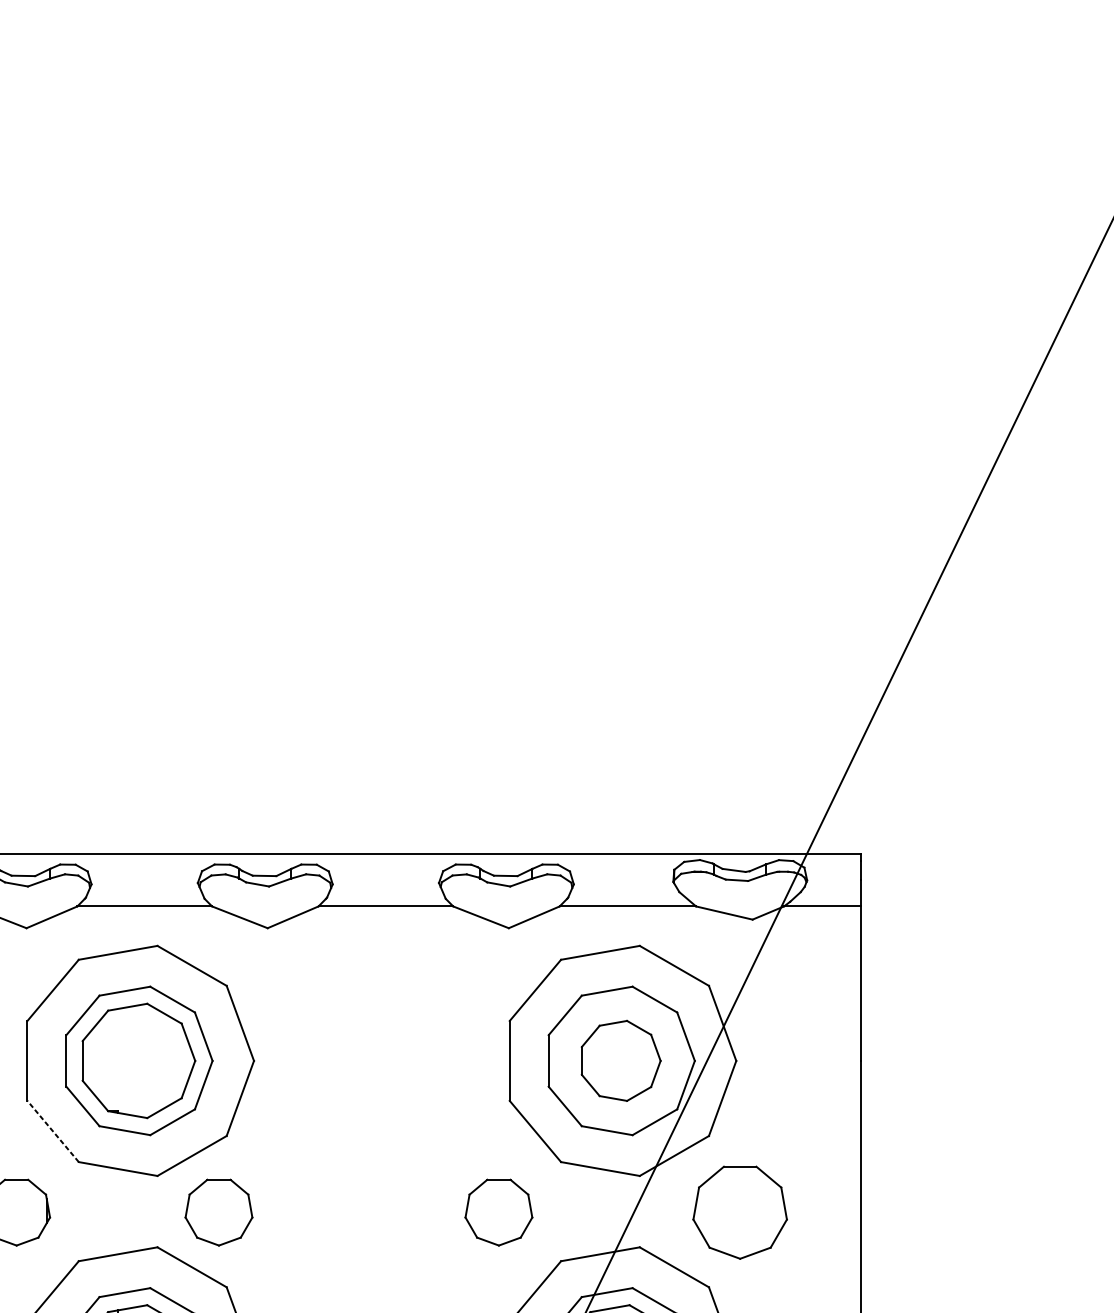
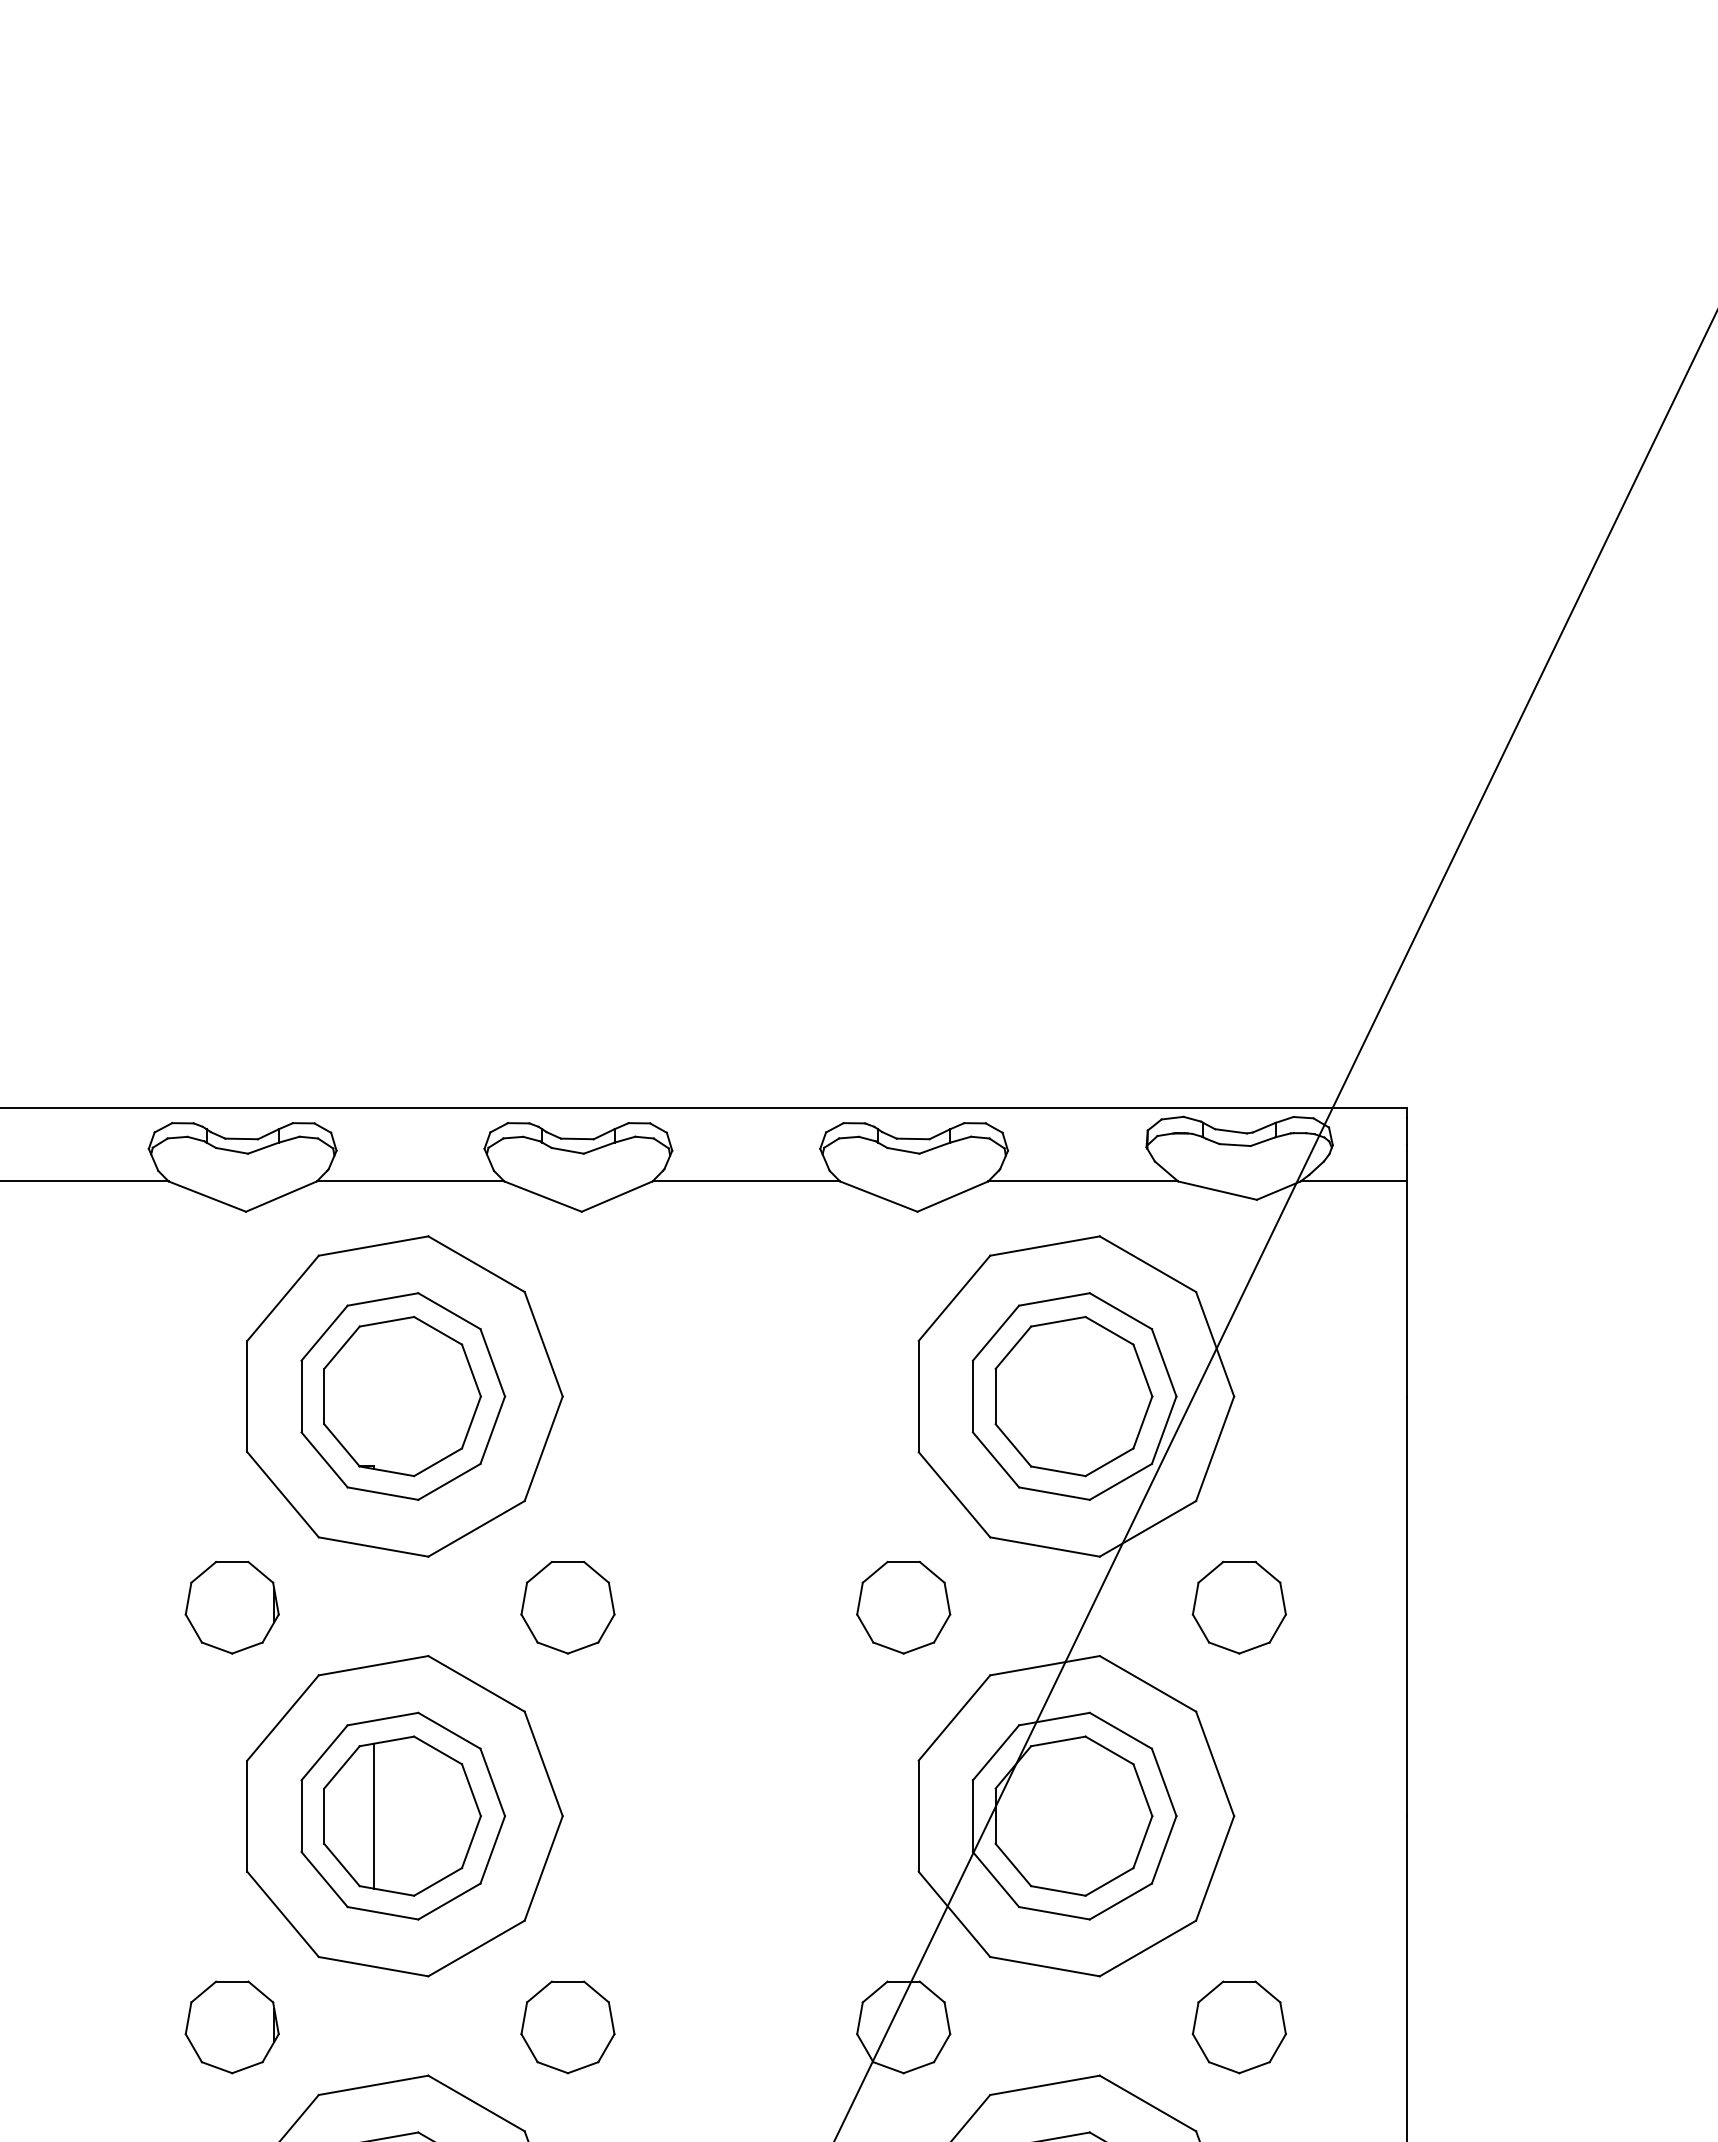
part: (620, 1060) -> (1073, 1396), size x1.43
line: (53, 1131) -> (283, 1494), dashed -> solid
part: (218, 1212) -> (567, 1607), moved
part: (739, 1212) -> (1238, 1607), size x0.71

